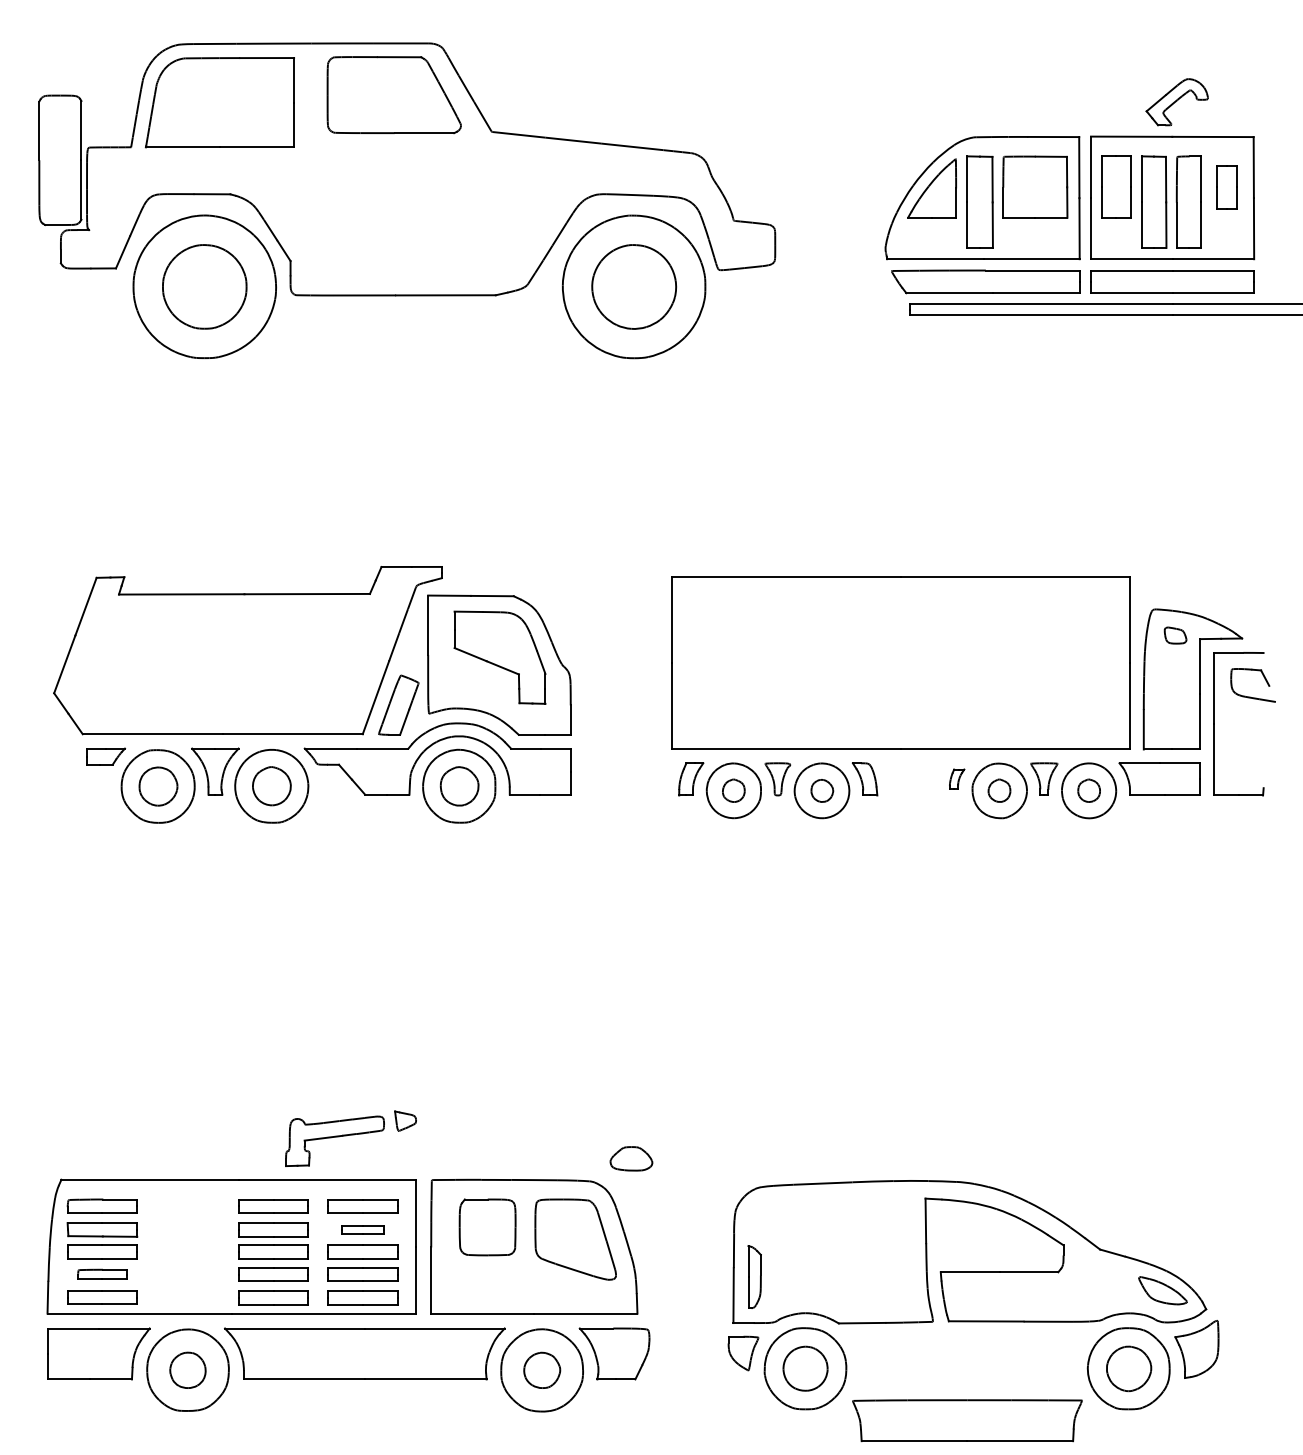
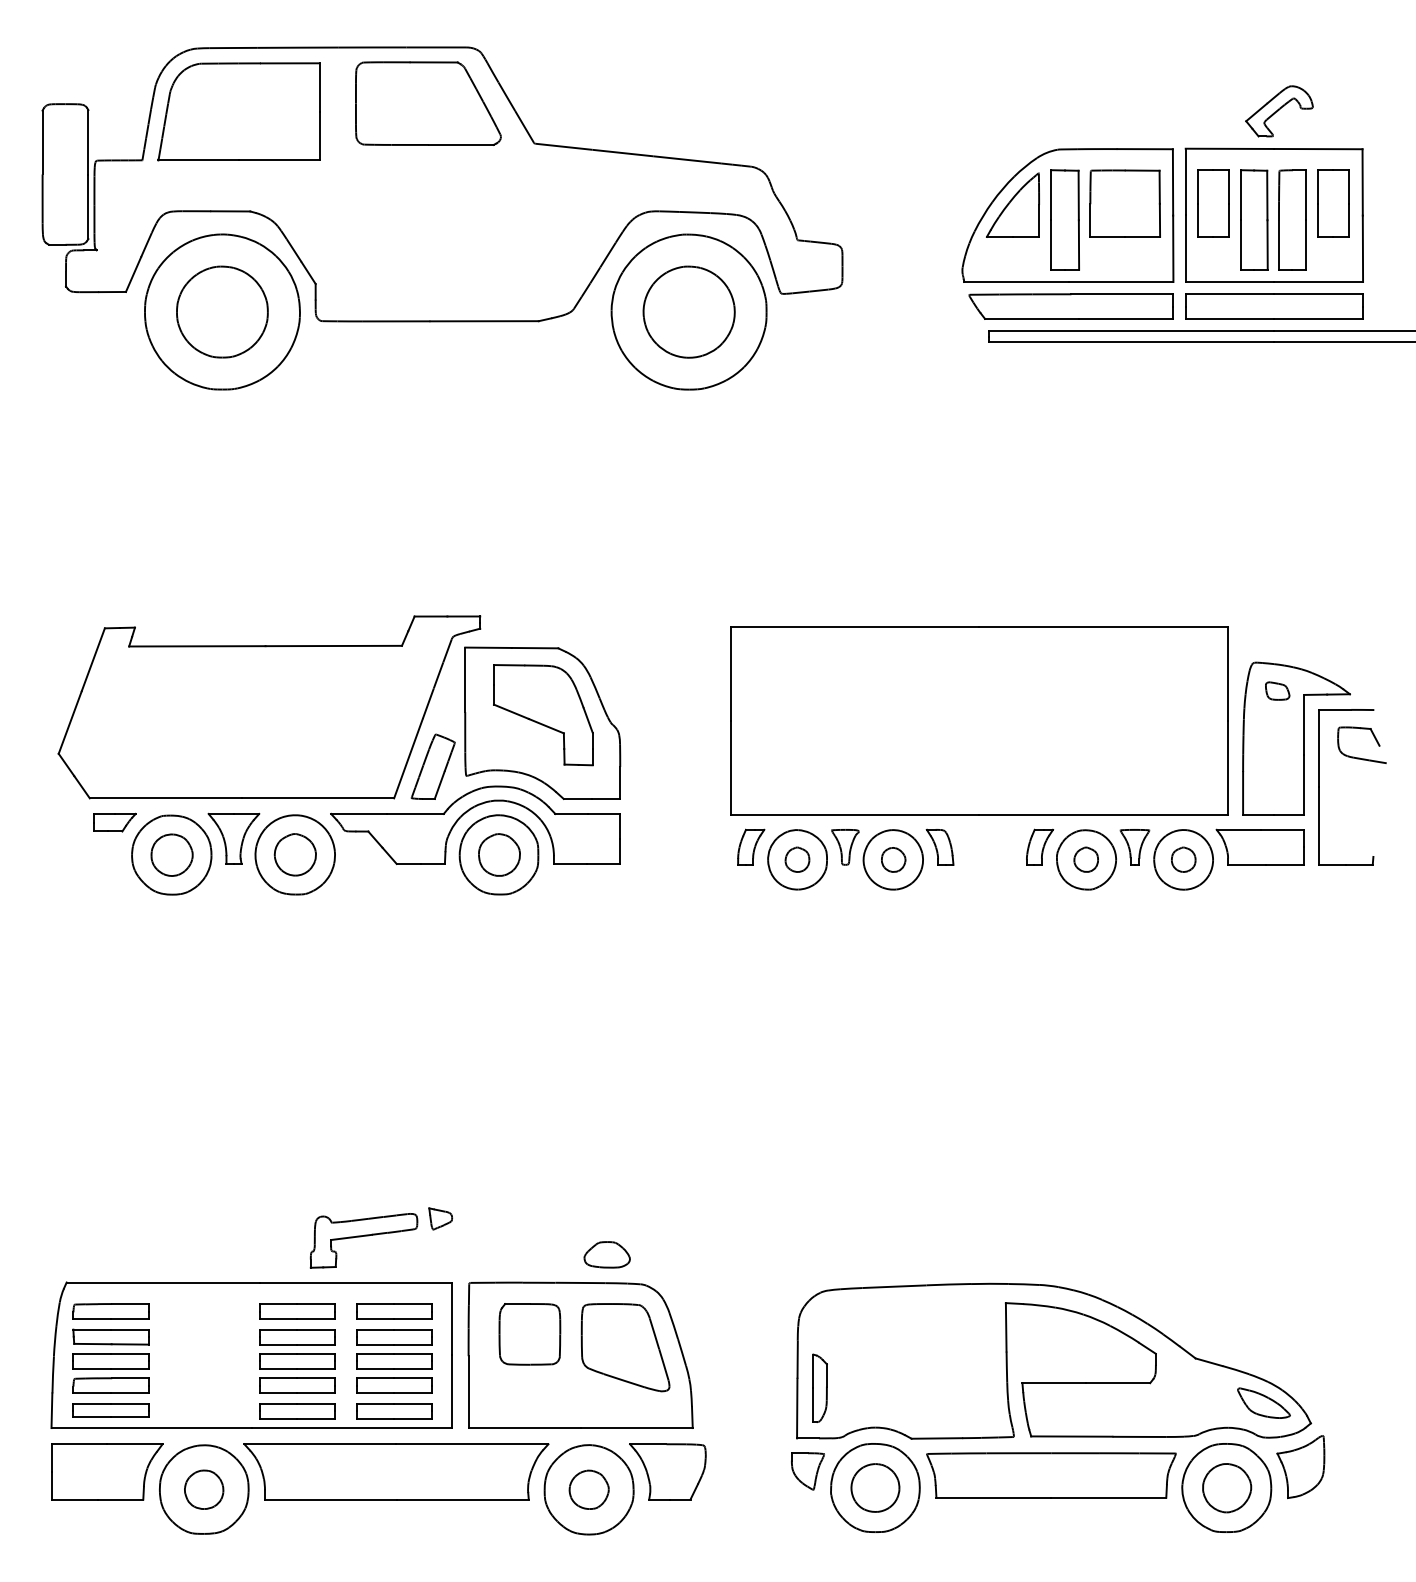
part: (1226, 186) -> (1333, 203), size x1.43
part: (957, 778) -> (1040, 846), size x1.67
part: (630, 1158) -> (606, 1254), moved
part: (363, 1230) -> (394, 1337), size x1.67
part: (101, 1274) -> (110, 1385), size x1.43
part: (967, 1420) -> (1051, 1475), moved

